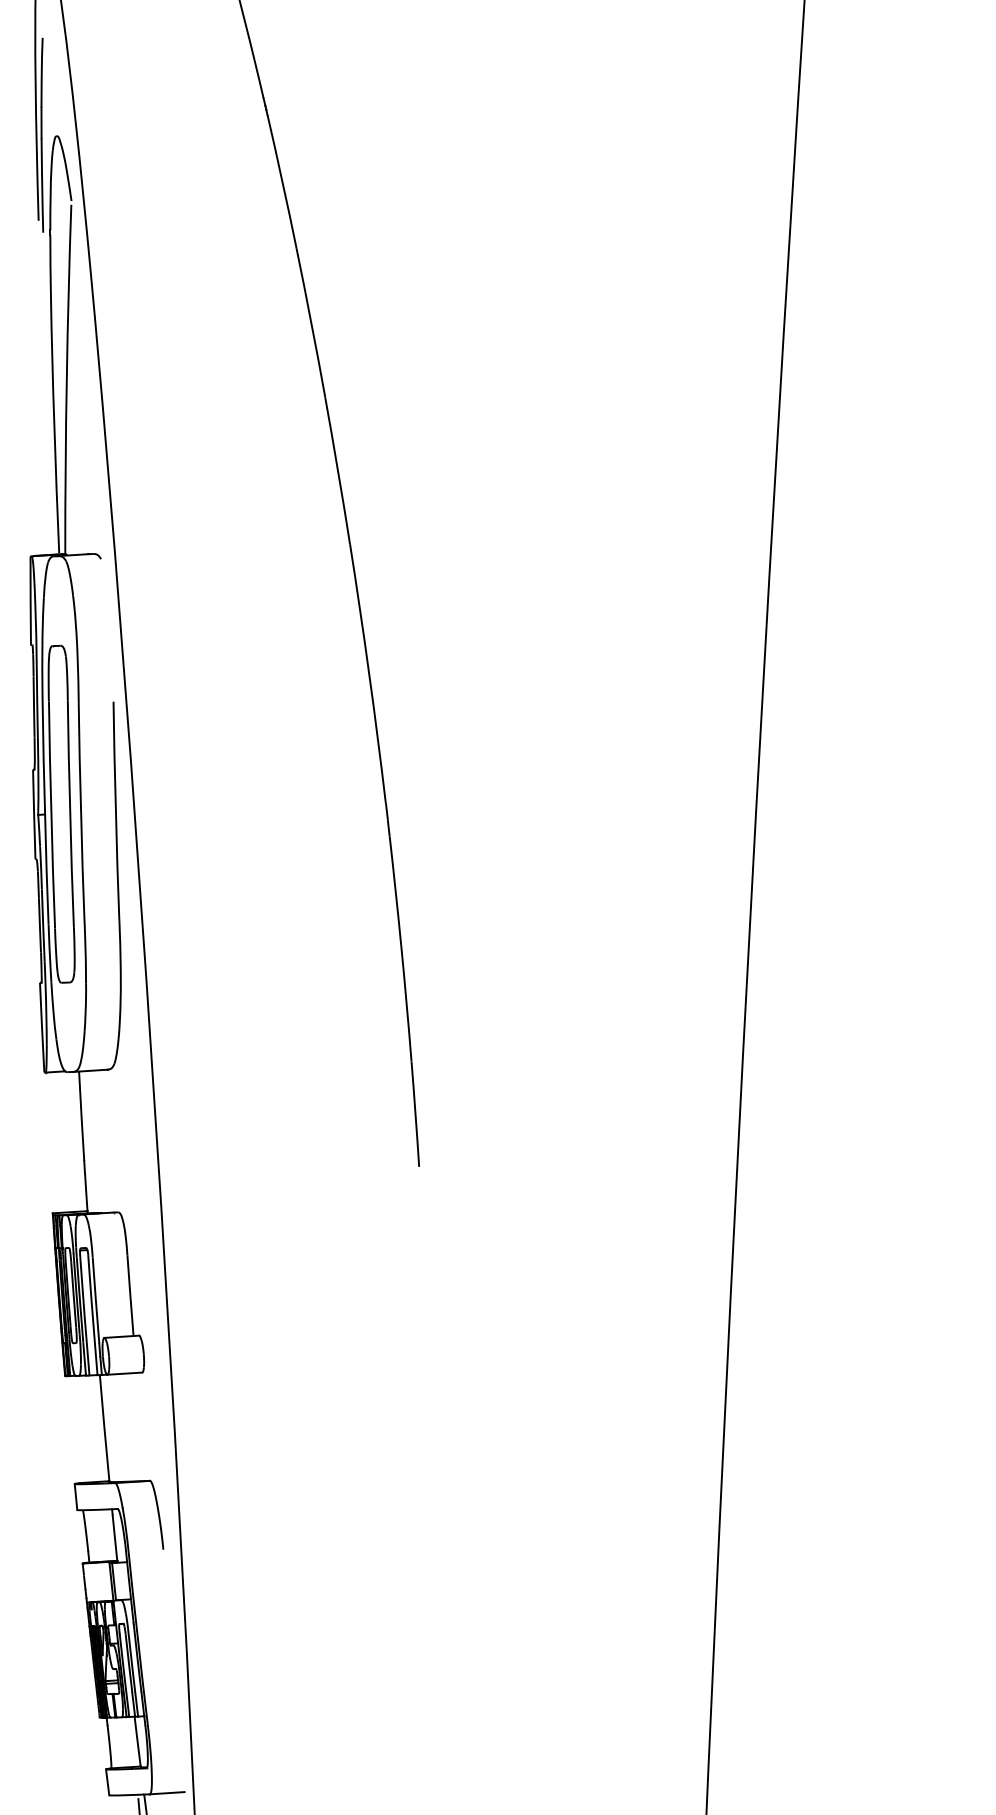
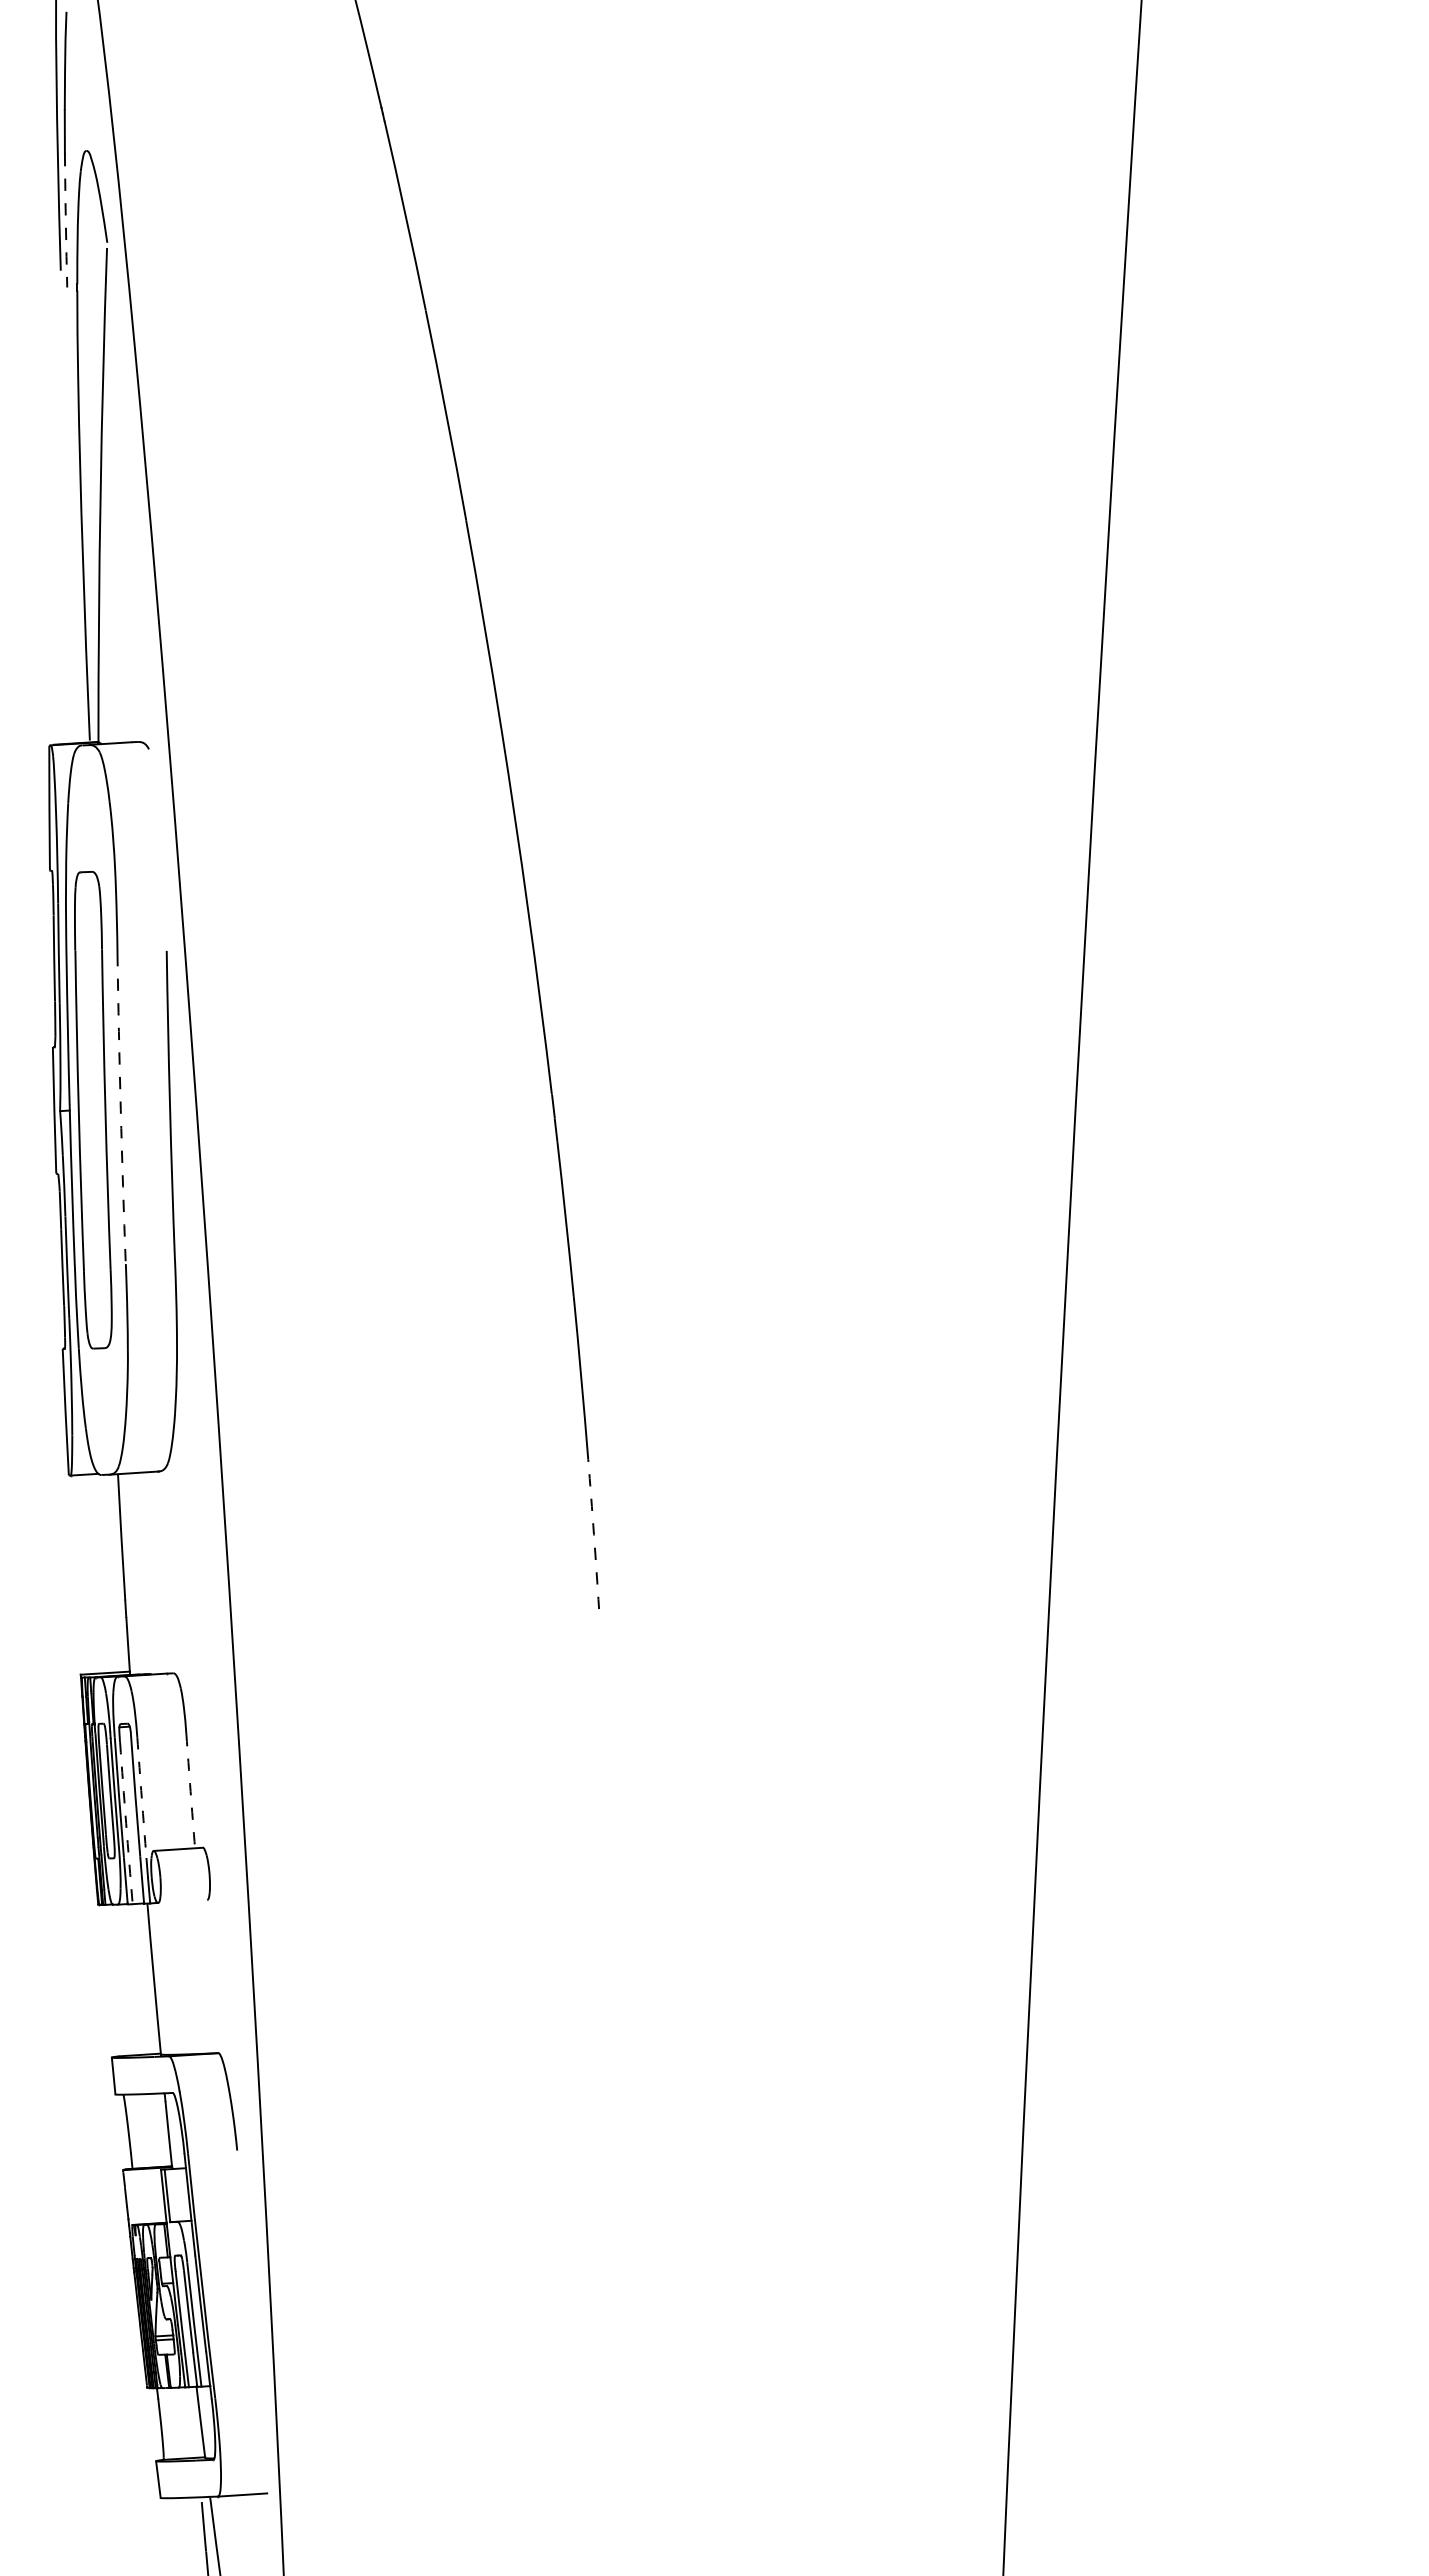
line: (41, 185) -> (65, 220), solid -> dashed
arc: (80, 813) -> (120, 1109), solid -> dashed
arc: (415, 1114) -> (593, 1534), solid -> dashed
arc: (130, 1295) -> (190, 1791), solid -> dashed
arc: (95, 1300) -> (141, 1798), solid -> dashed
arc: (85, 1318) -> (126, 1823), solid -> dashed
line: (124, 1373) -> (182, 1901), removed

